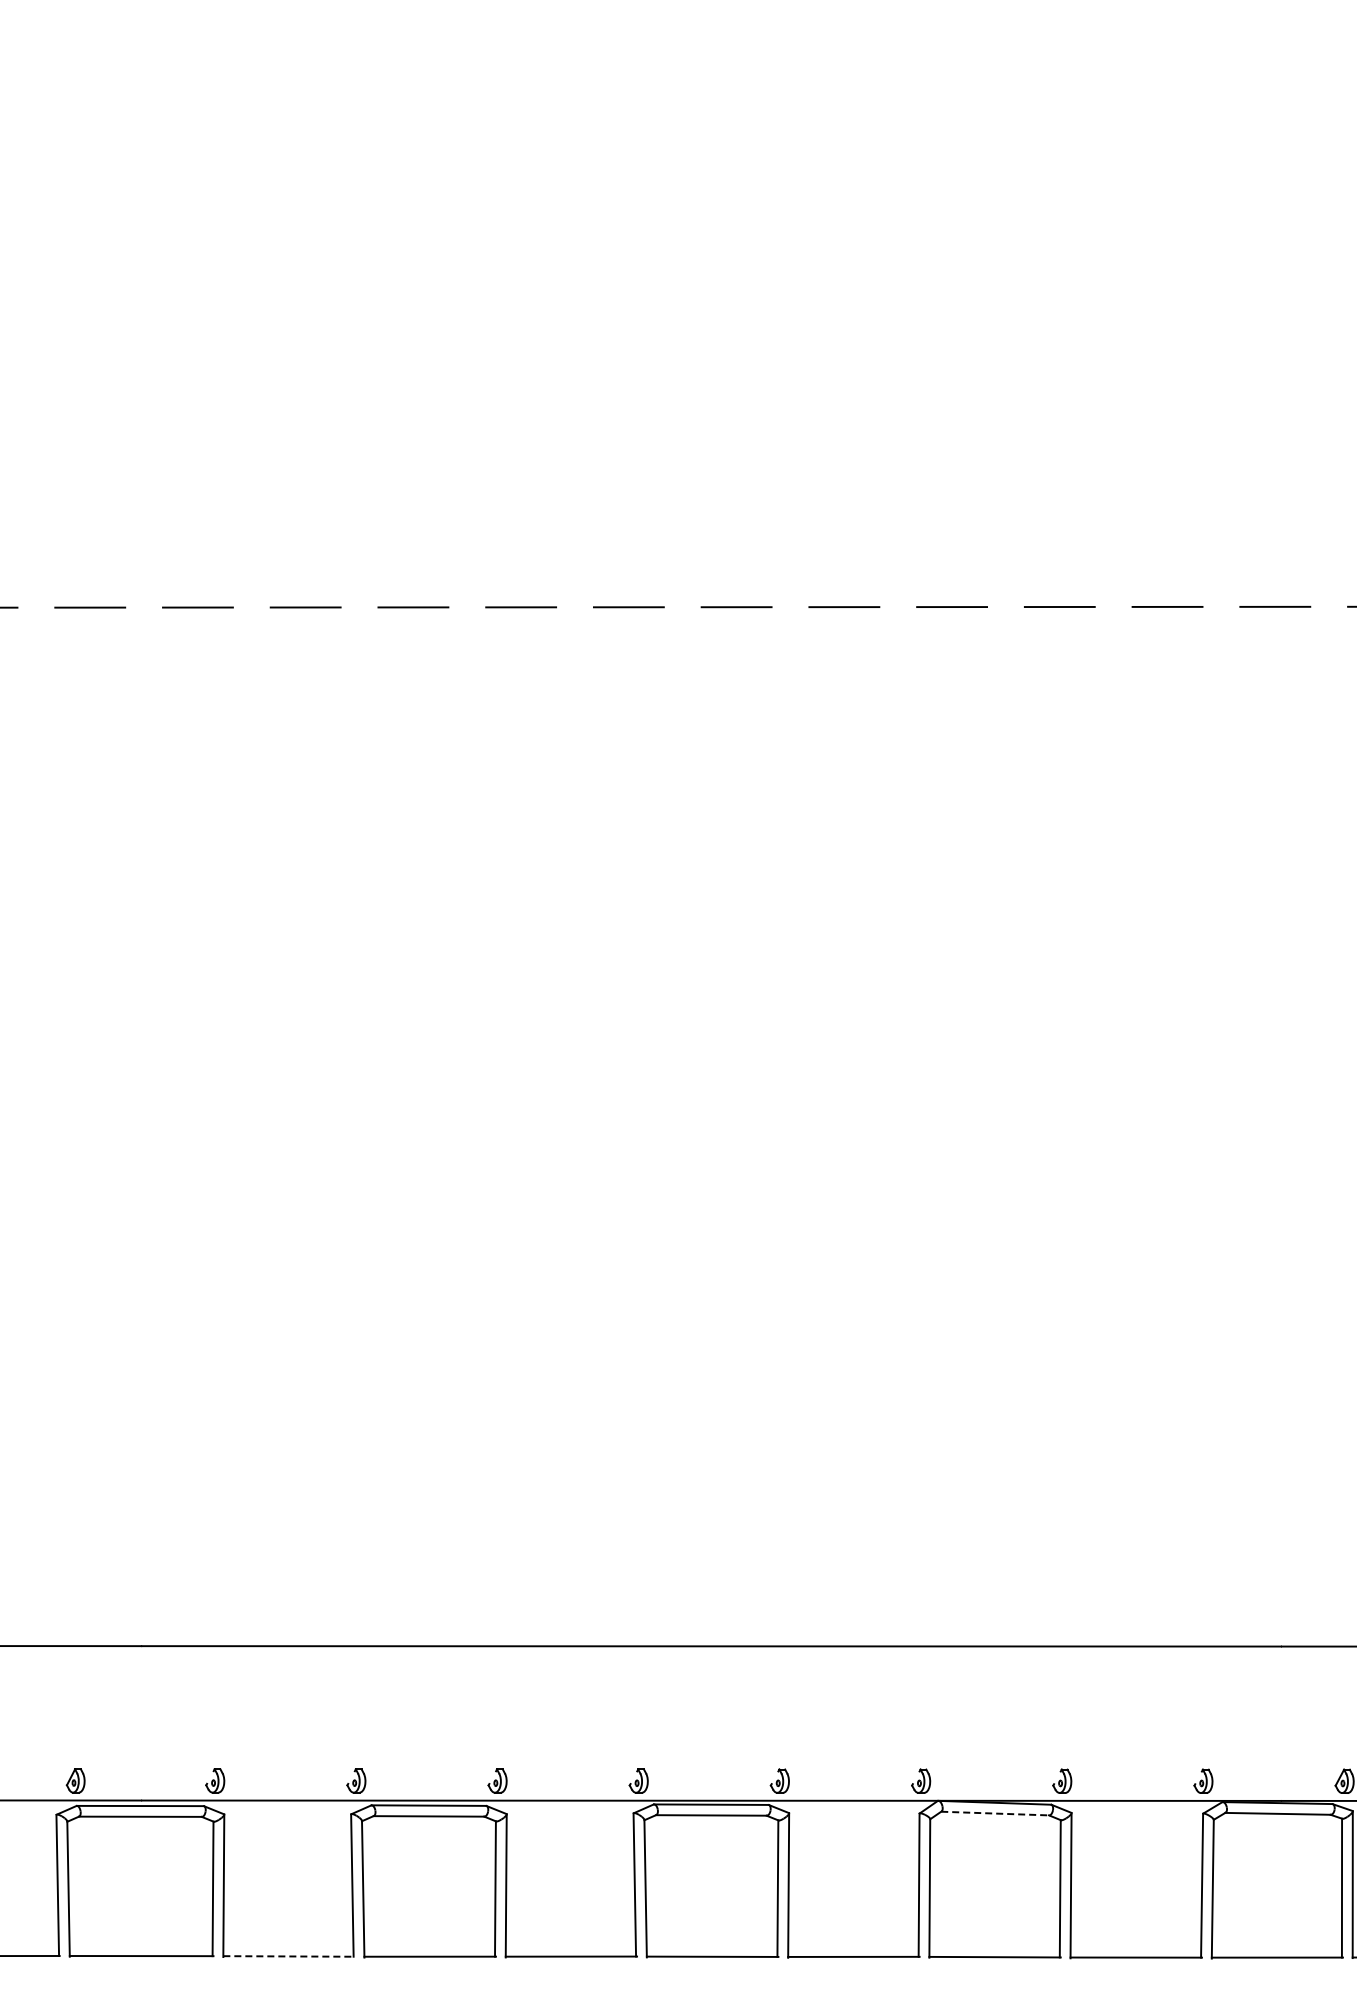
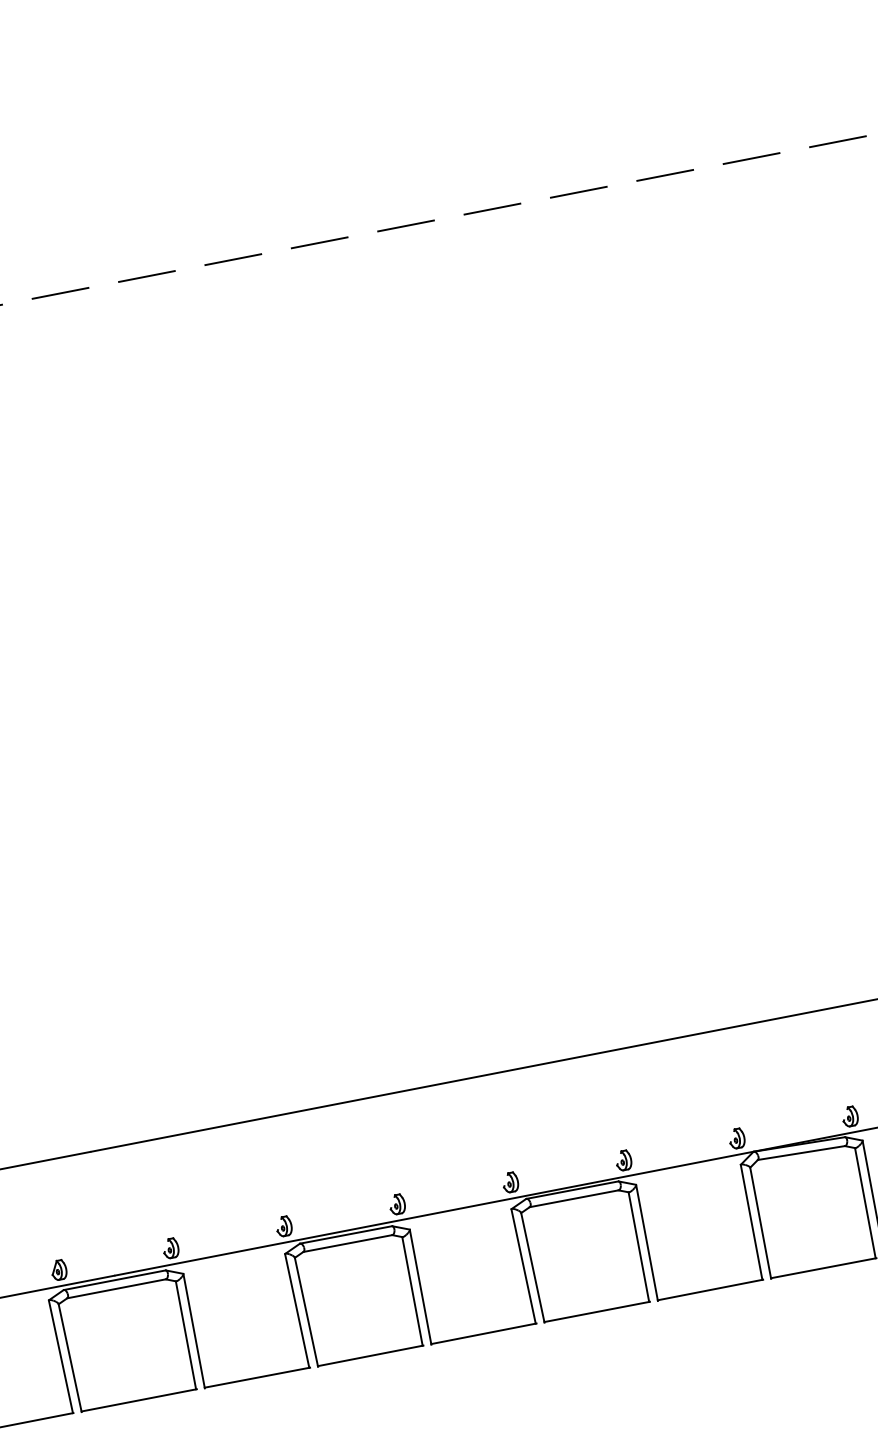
line: (995, 1813) -> (801, 1152), dashed -> solid
line: (289, 1956) -> (257, 1377), dashed -> solid

